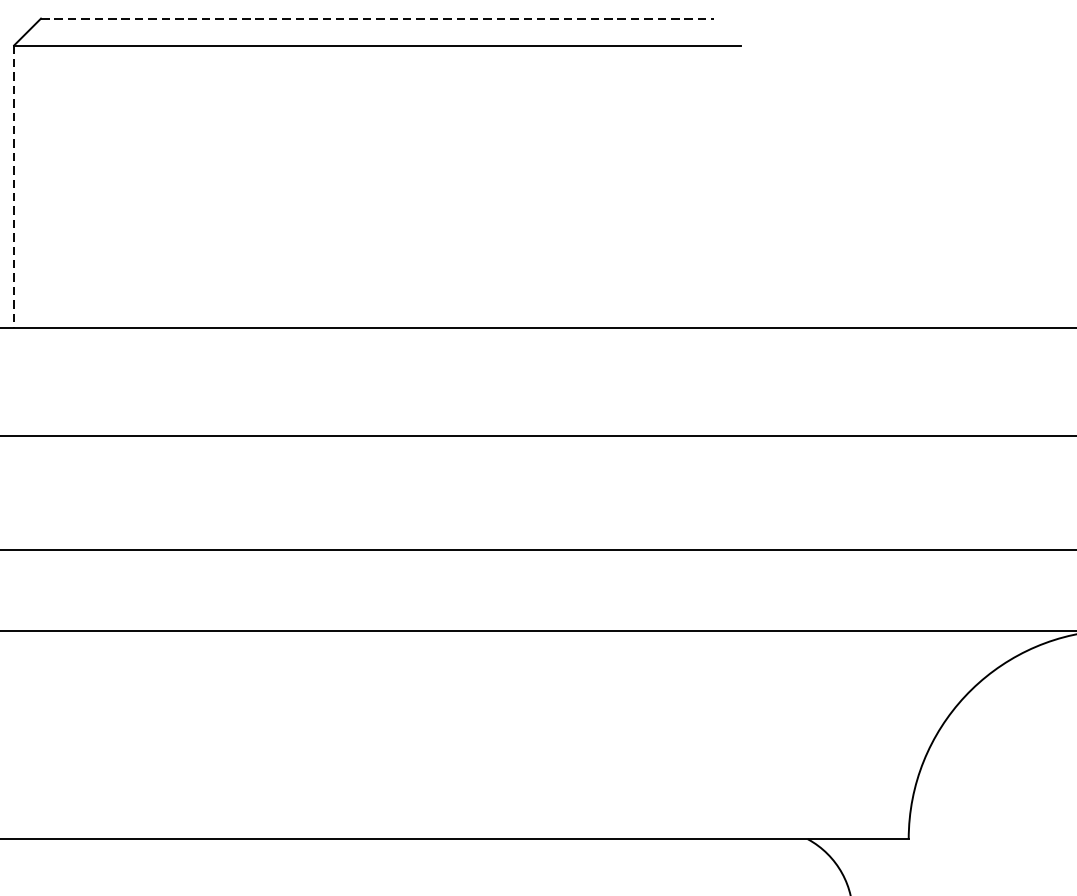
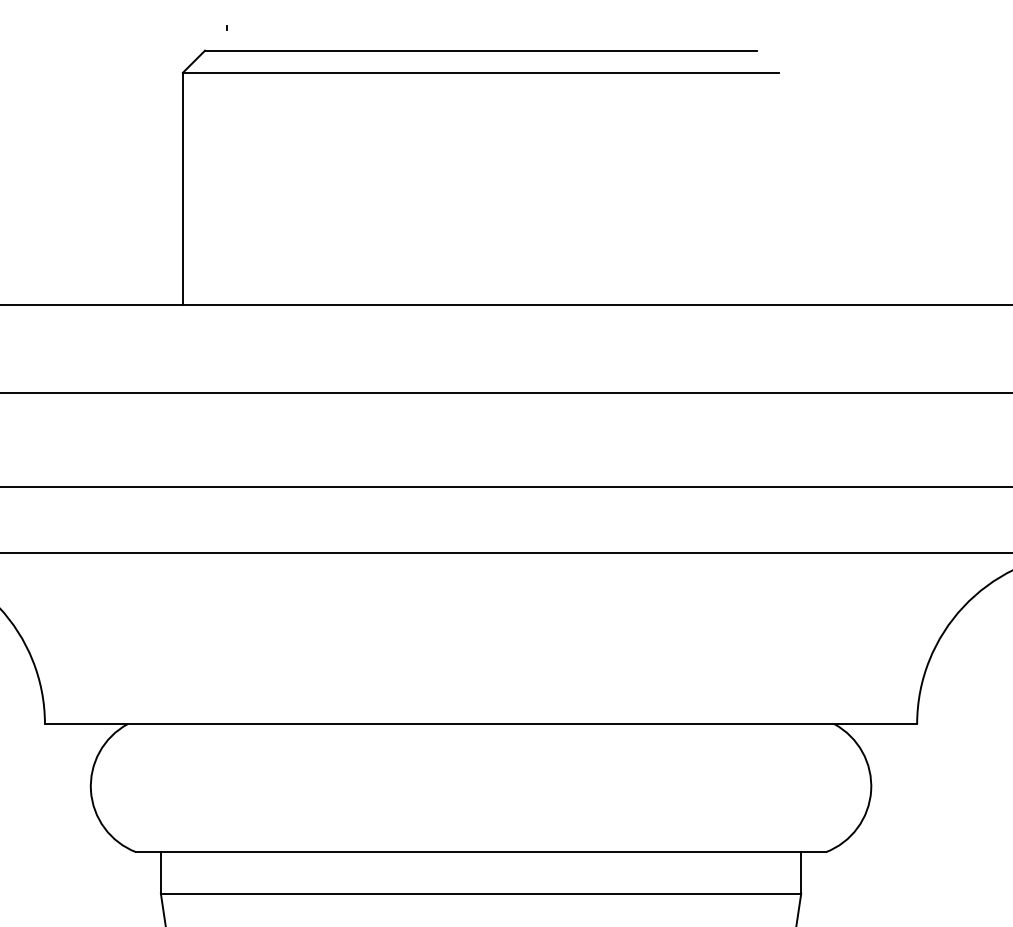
line: (377, 18) -> (481, 50), dashed -> solid
line: (13, 186) -> (182, 188), dashed -> solid

